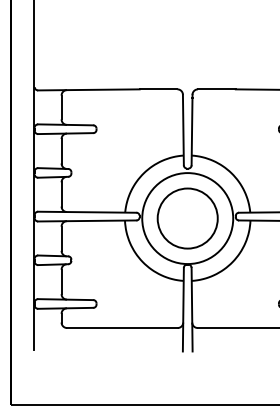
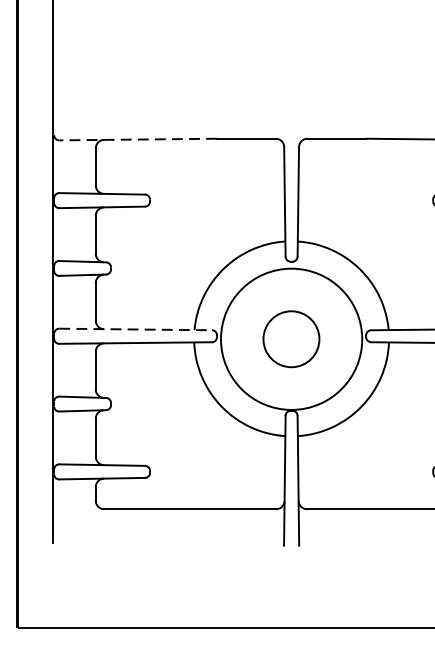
line: (88, 89) -> (137, 138), solid -> dashed
line: (87, 212) -> (135, 329), solid -> dashed
circle: (187, 218) -> (291, 339), size x0.6

